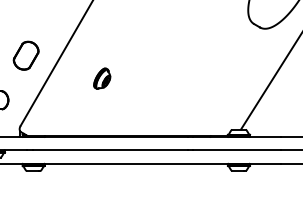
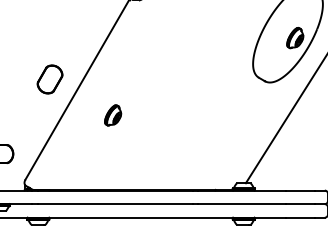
part: (25, 55) -> (49, 79), moved
part: (102, 78) -> (113, 115), moved

